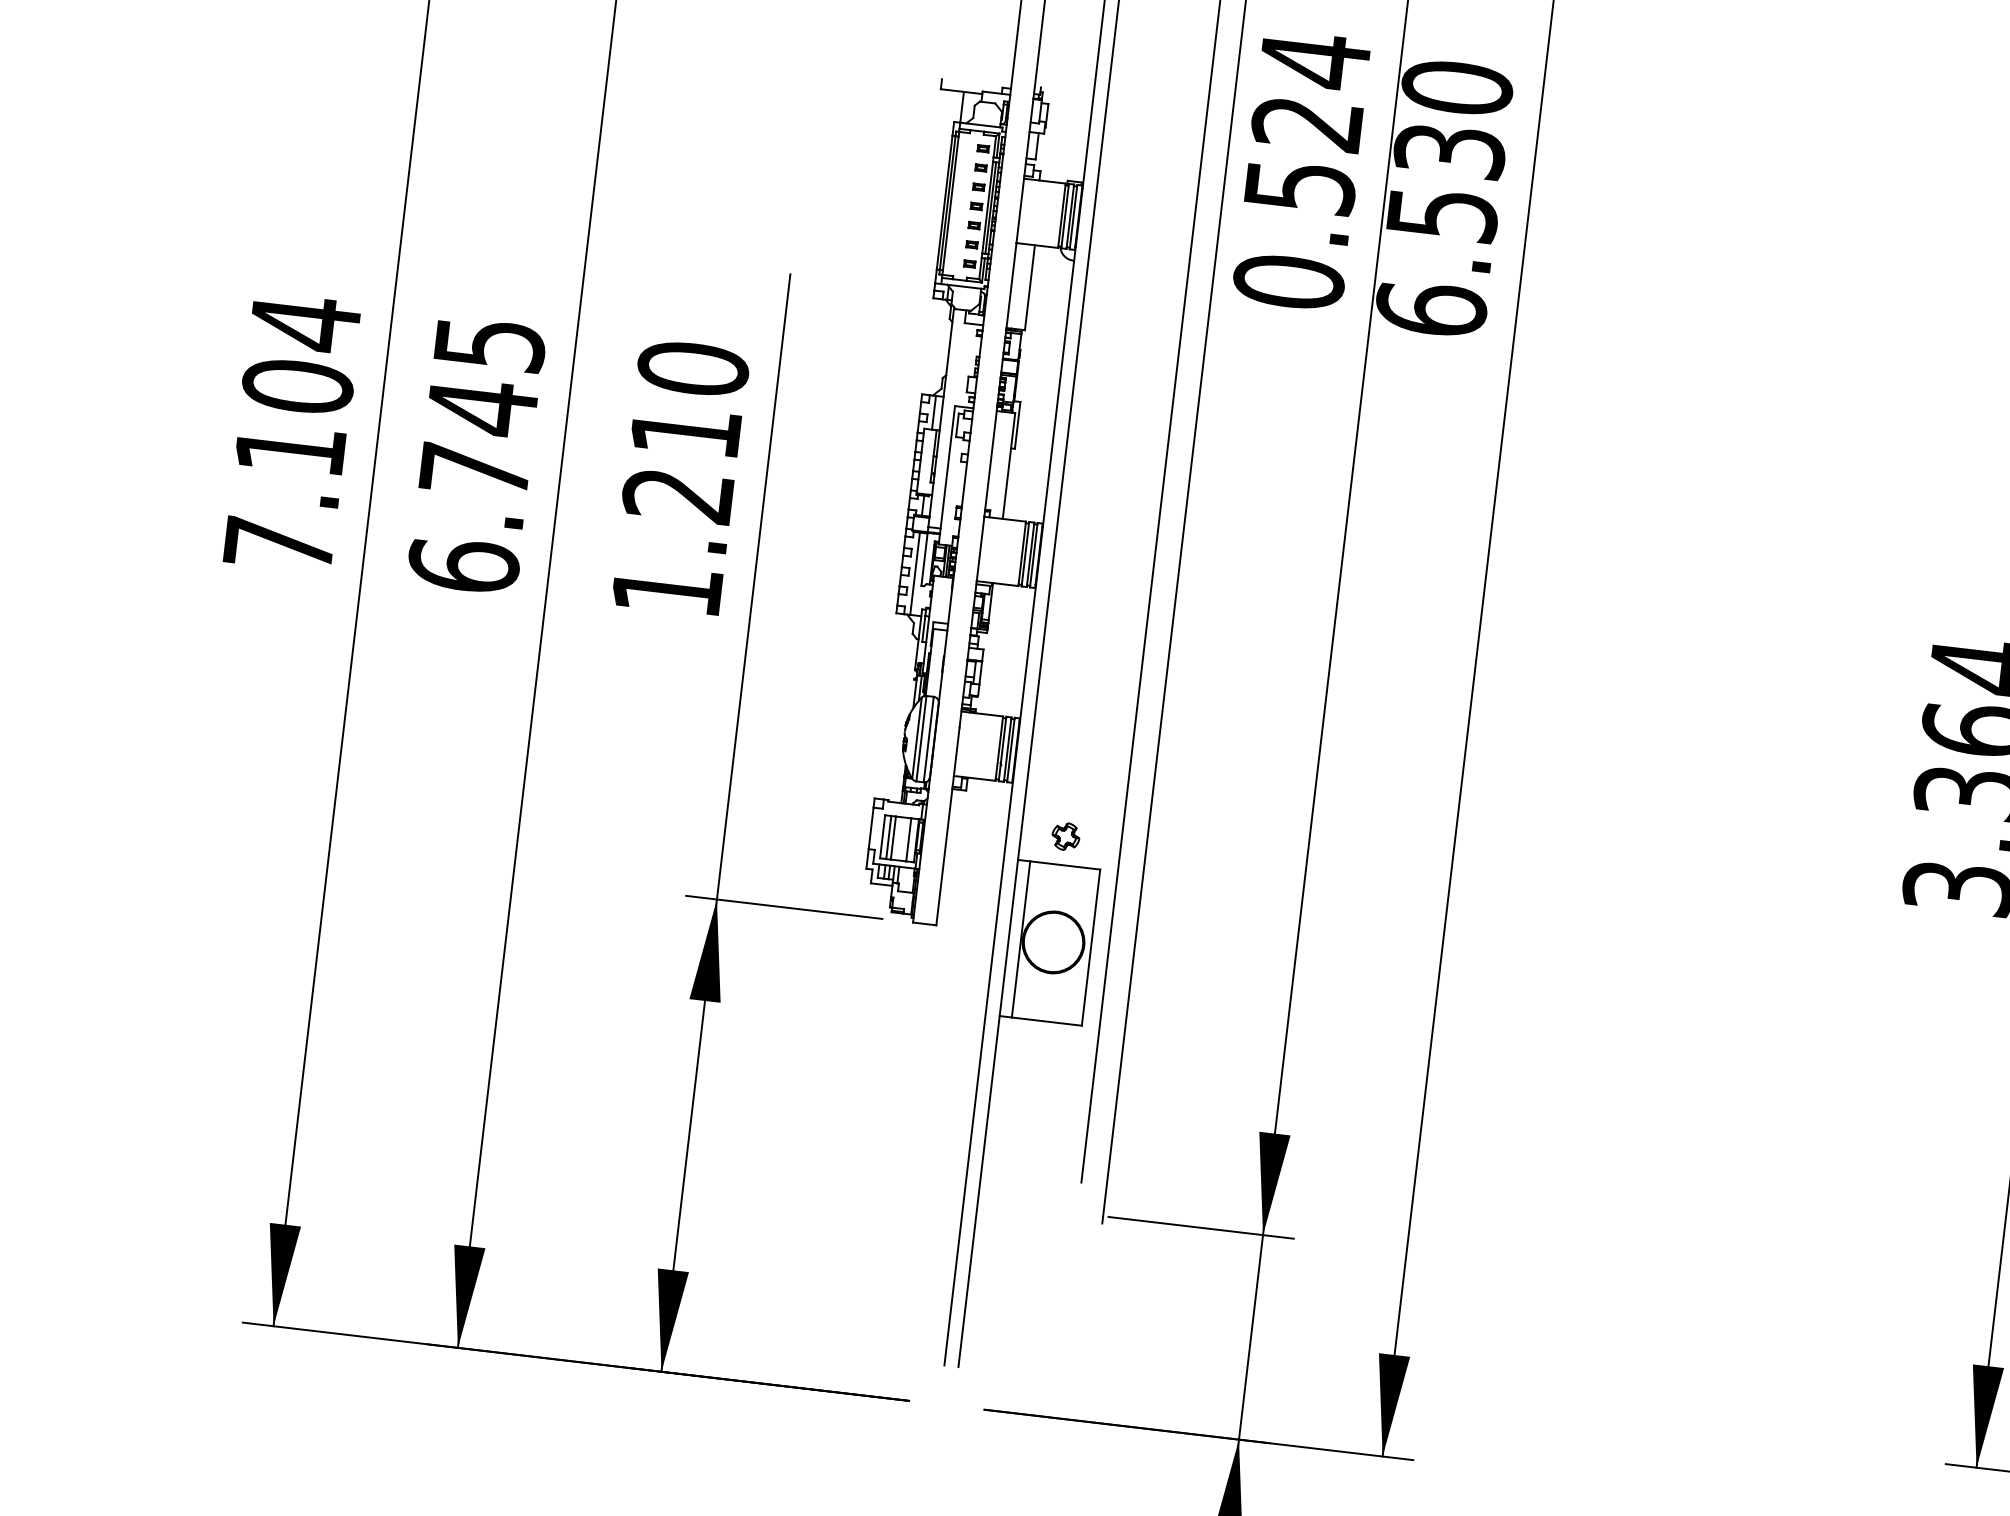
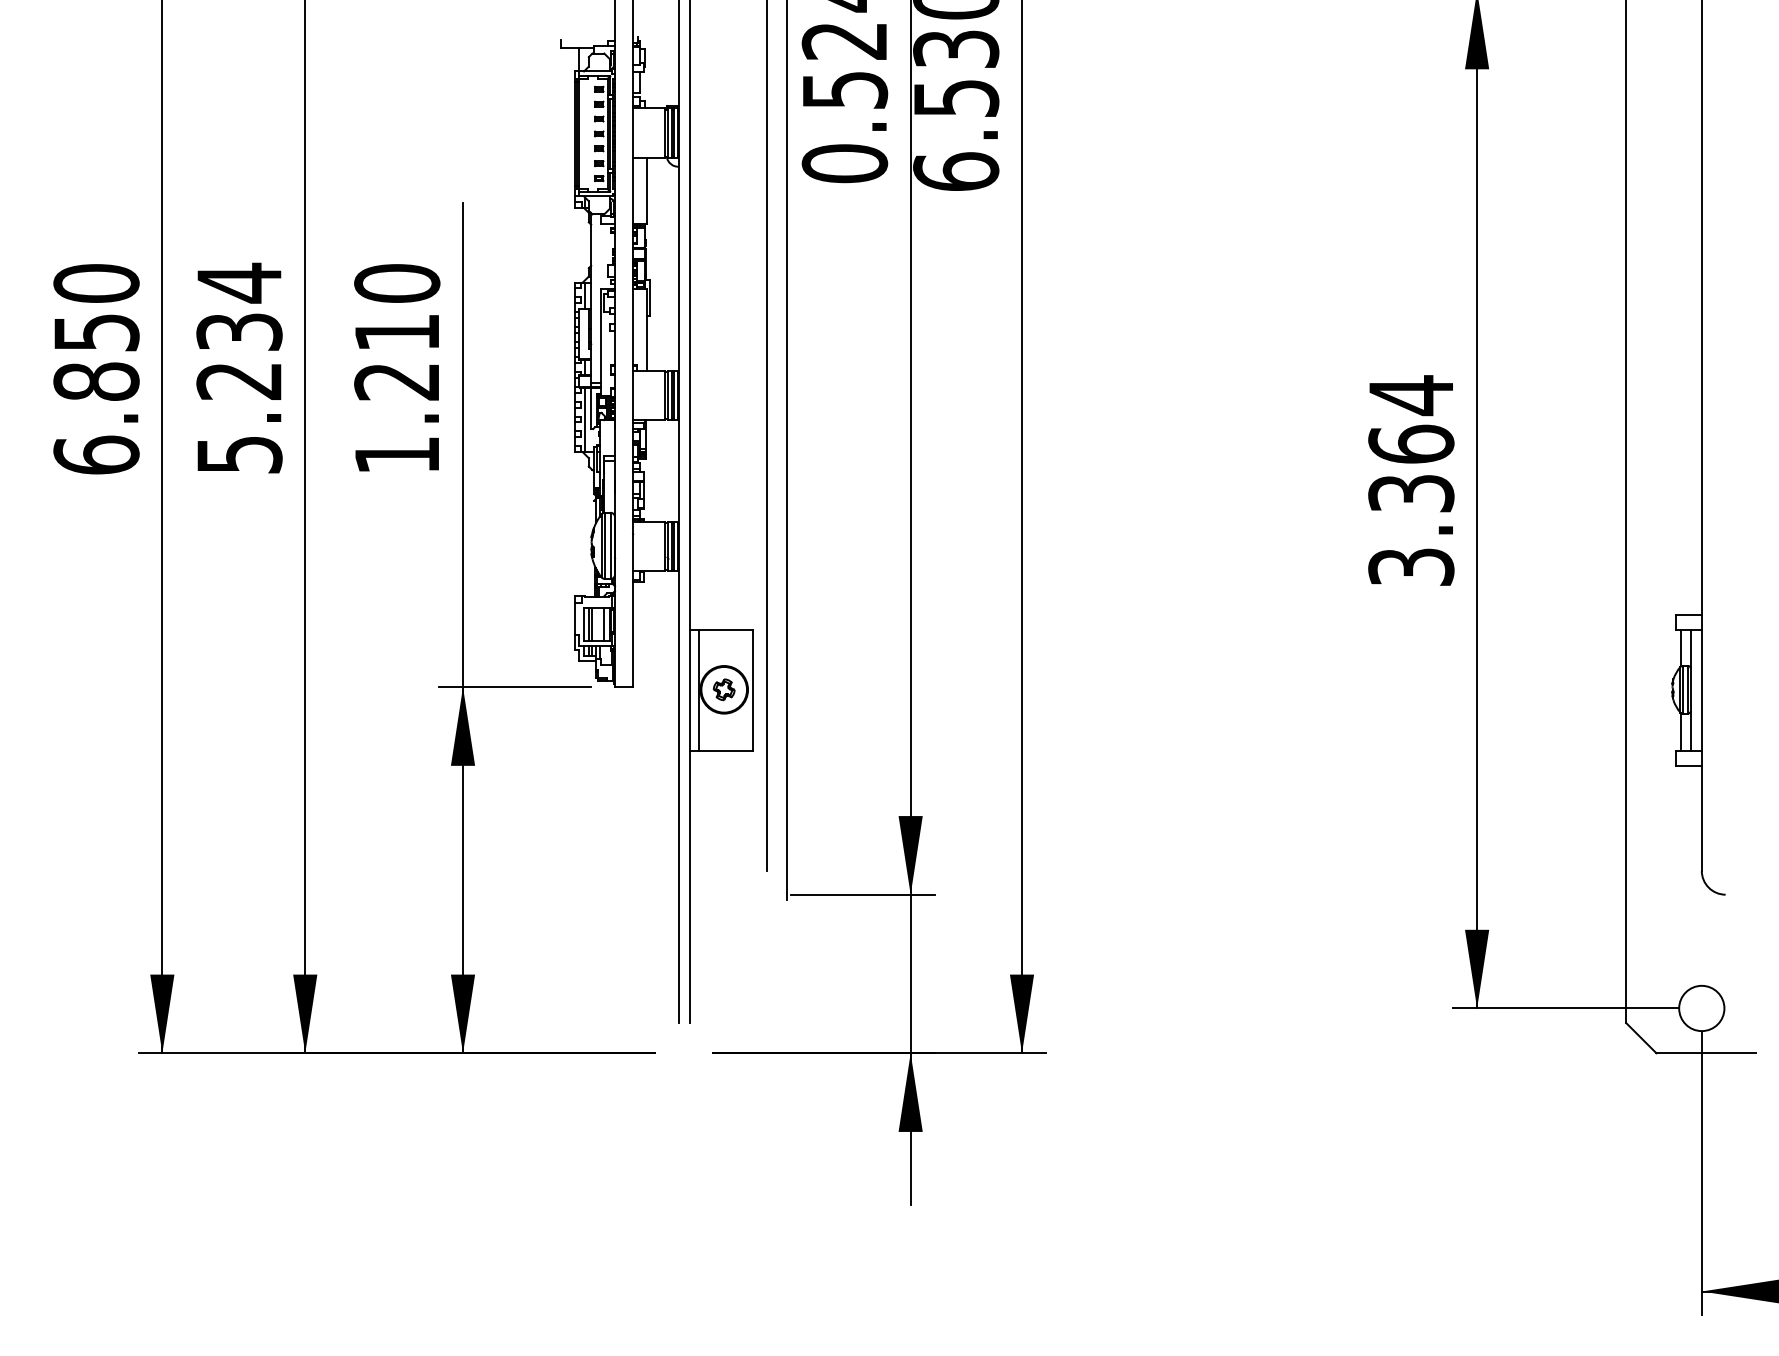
text: (292, 432) -> (96, 368), 7.104 -> 6.850
text: (477, 453) -> (239, 367), 6.745 -> 5.234
part: (1065, 836) -> (723, 689), moved

